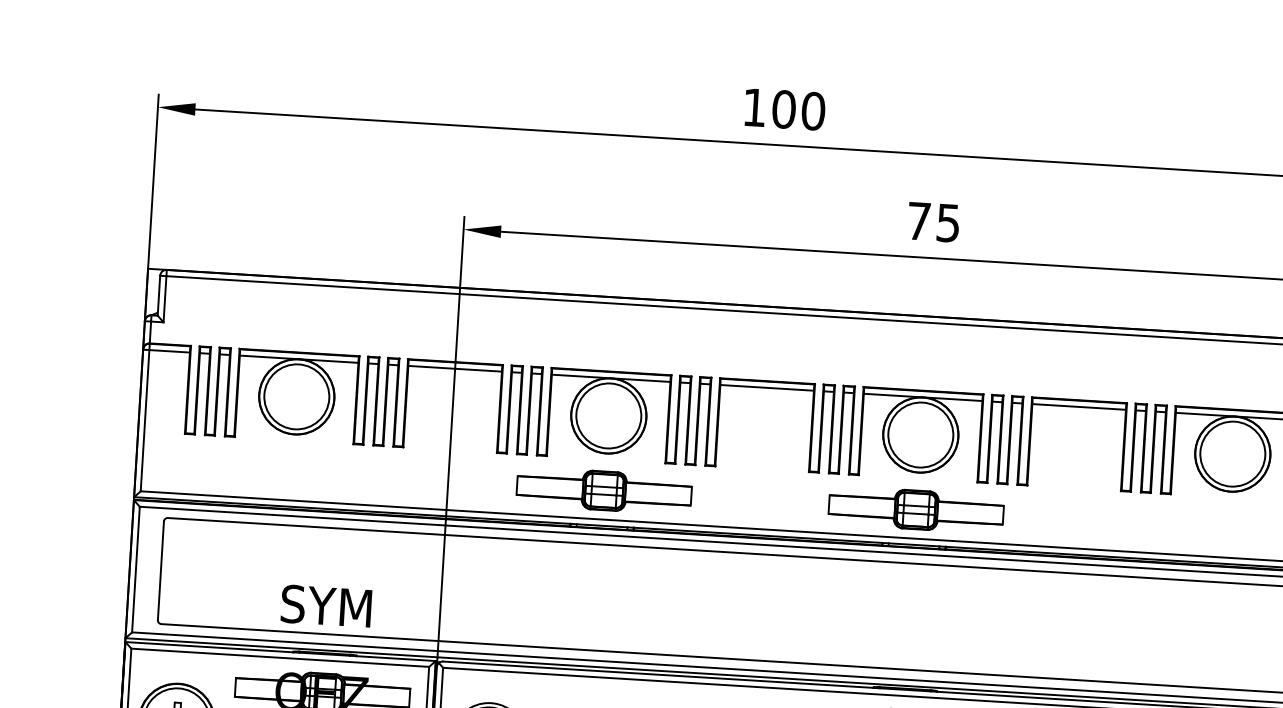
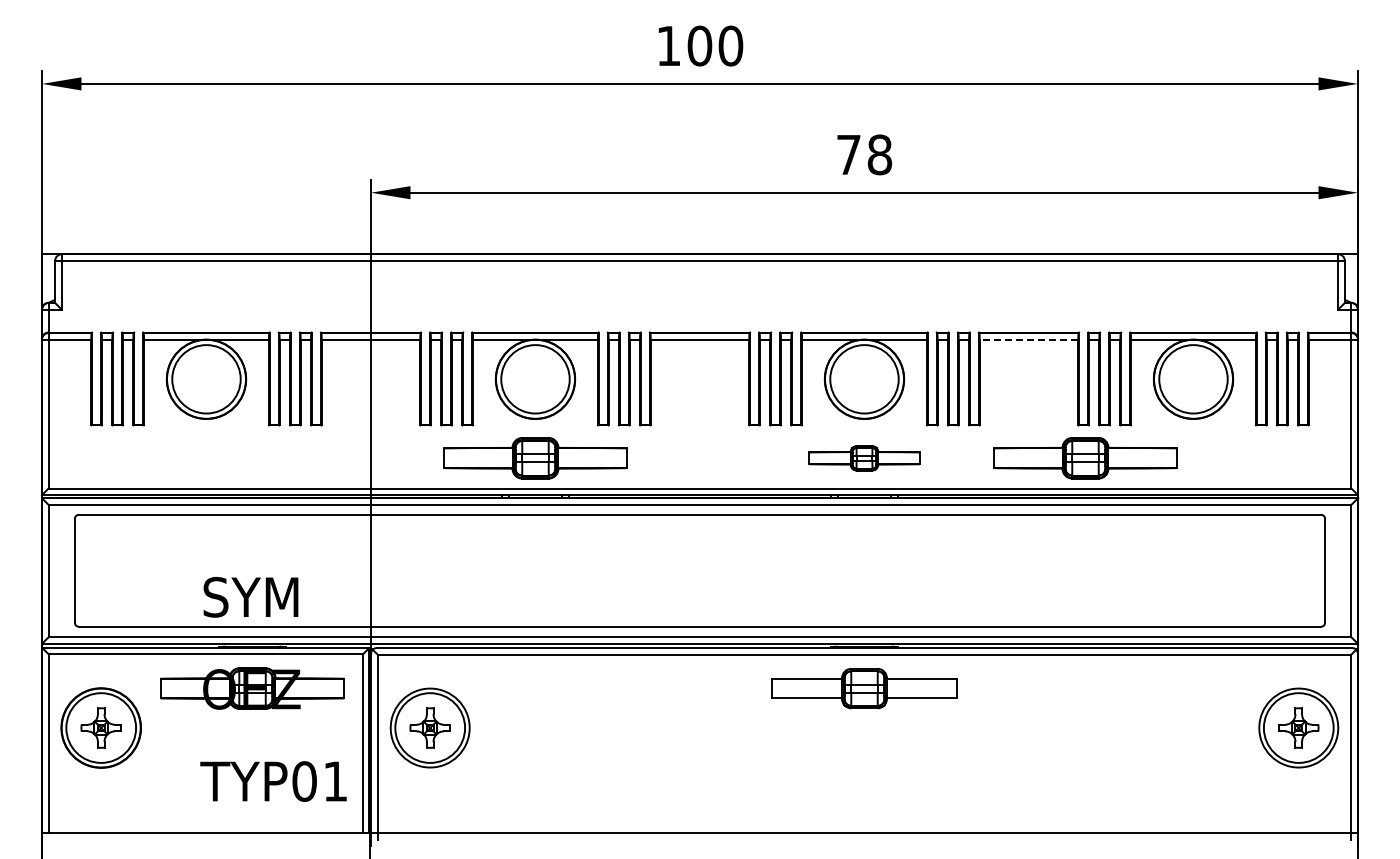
text: (948, 222) -> (879, 154), 75 -> 78
line: (1078, 406) -> (1028, 339), solid -> dashed
part: (916, 510) -> (864, 458), size x0.6
part: (1125, 522) -> (1085, 458), added

